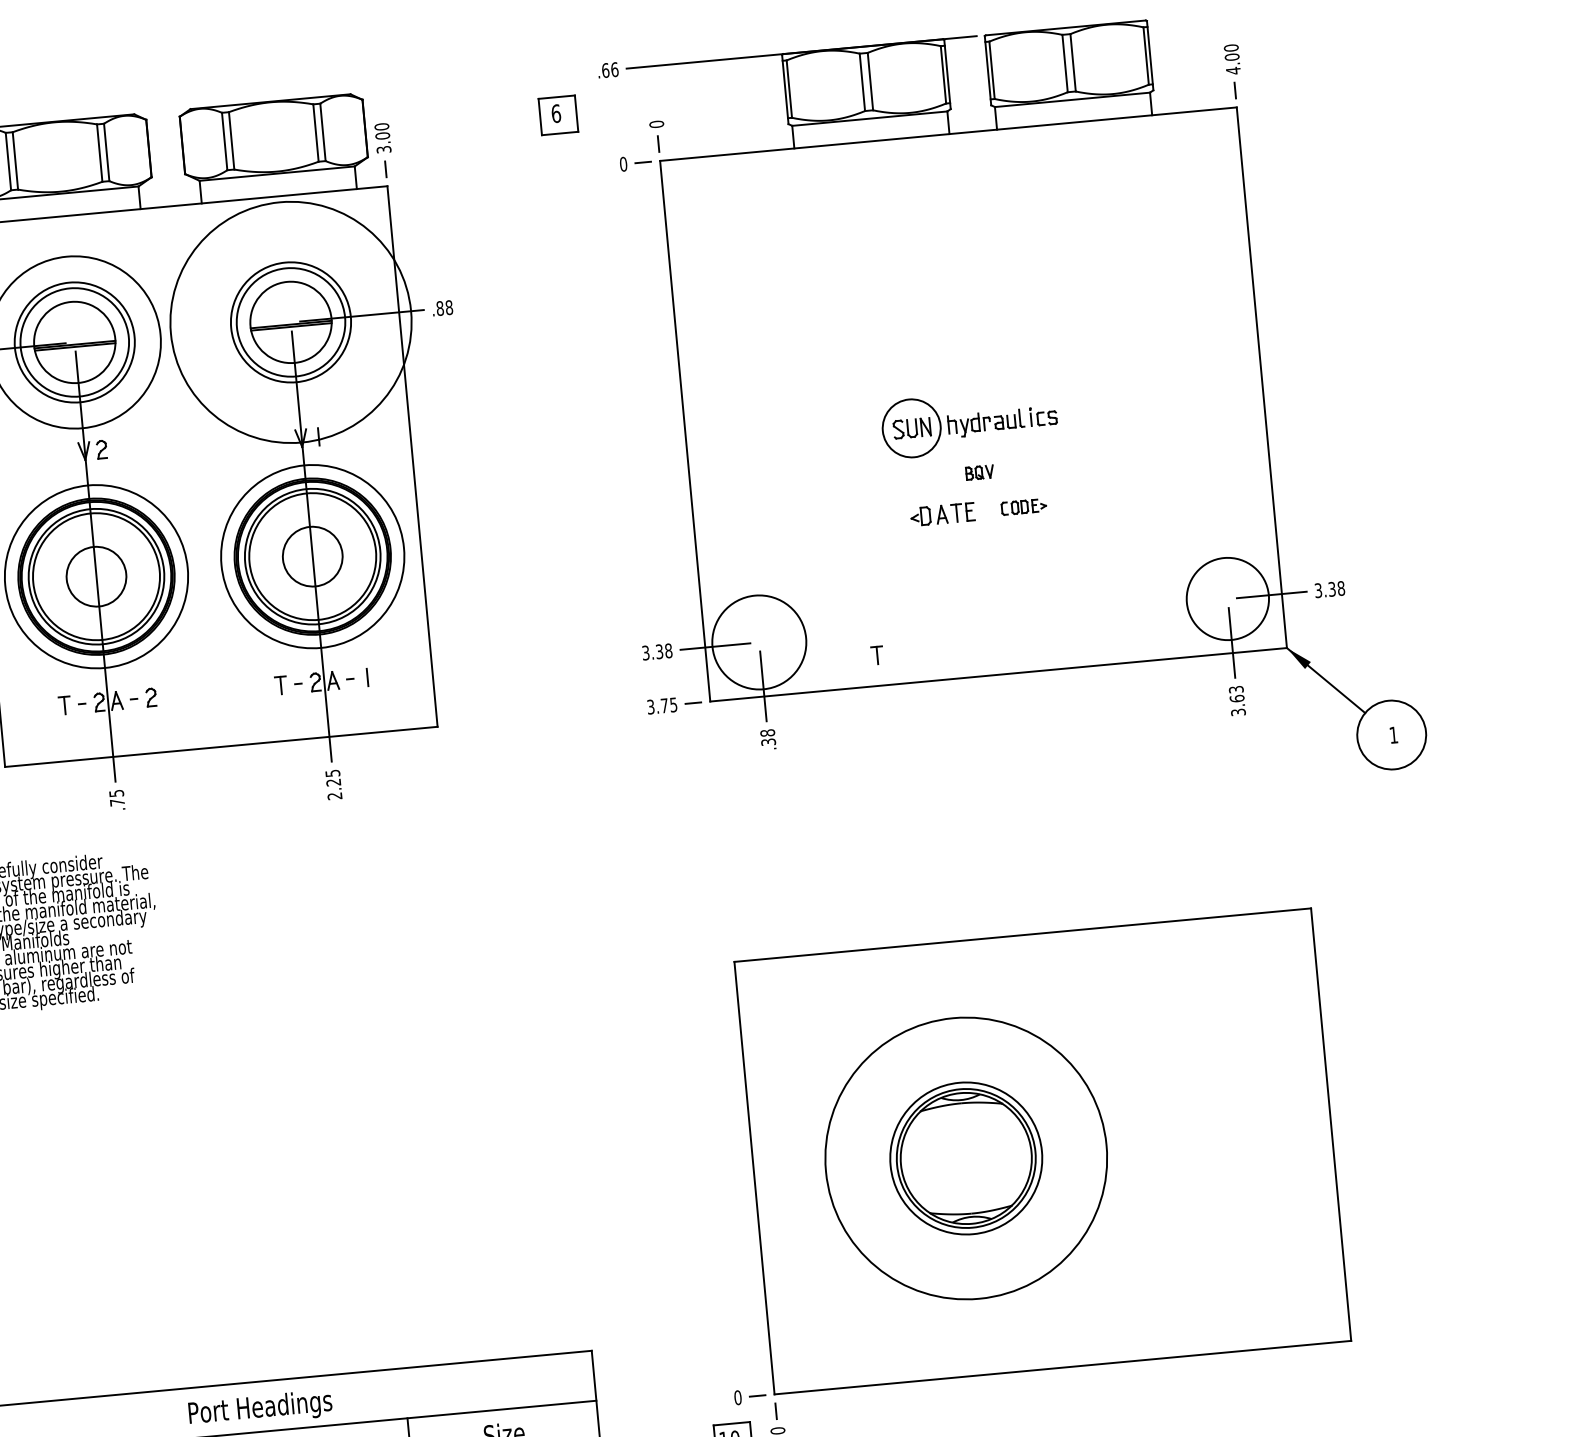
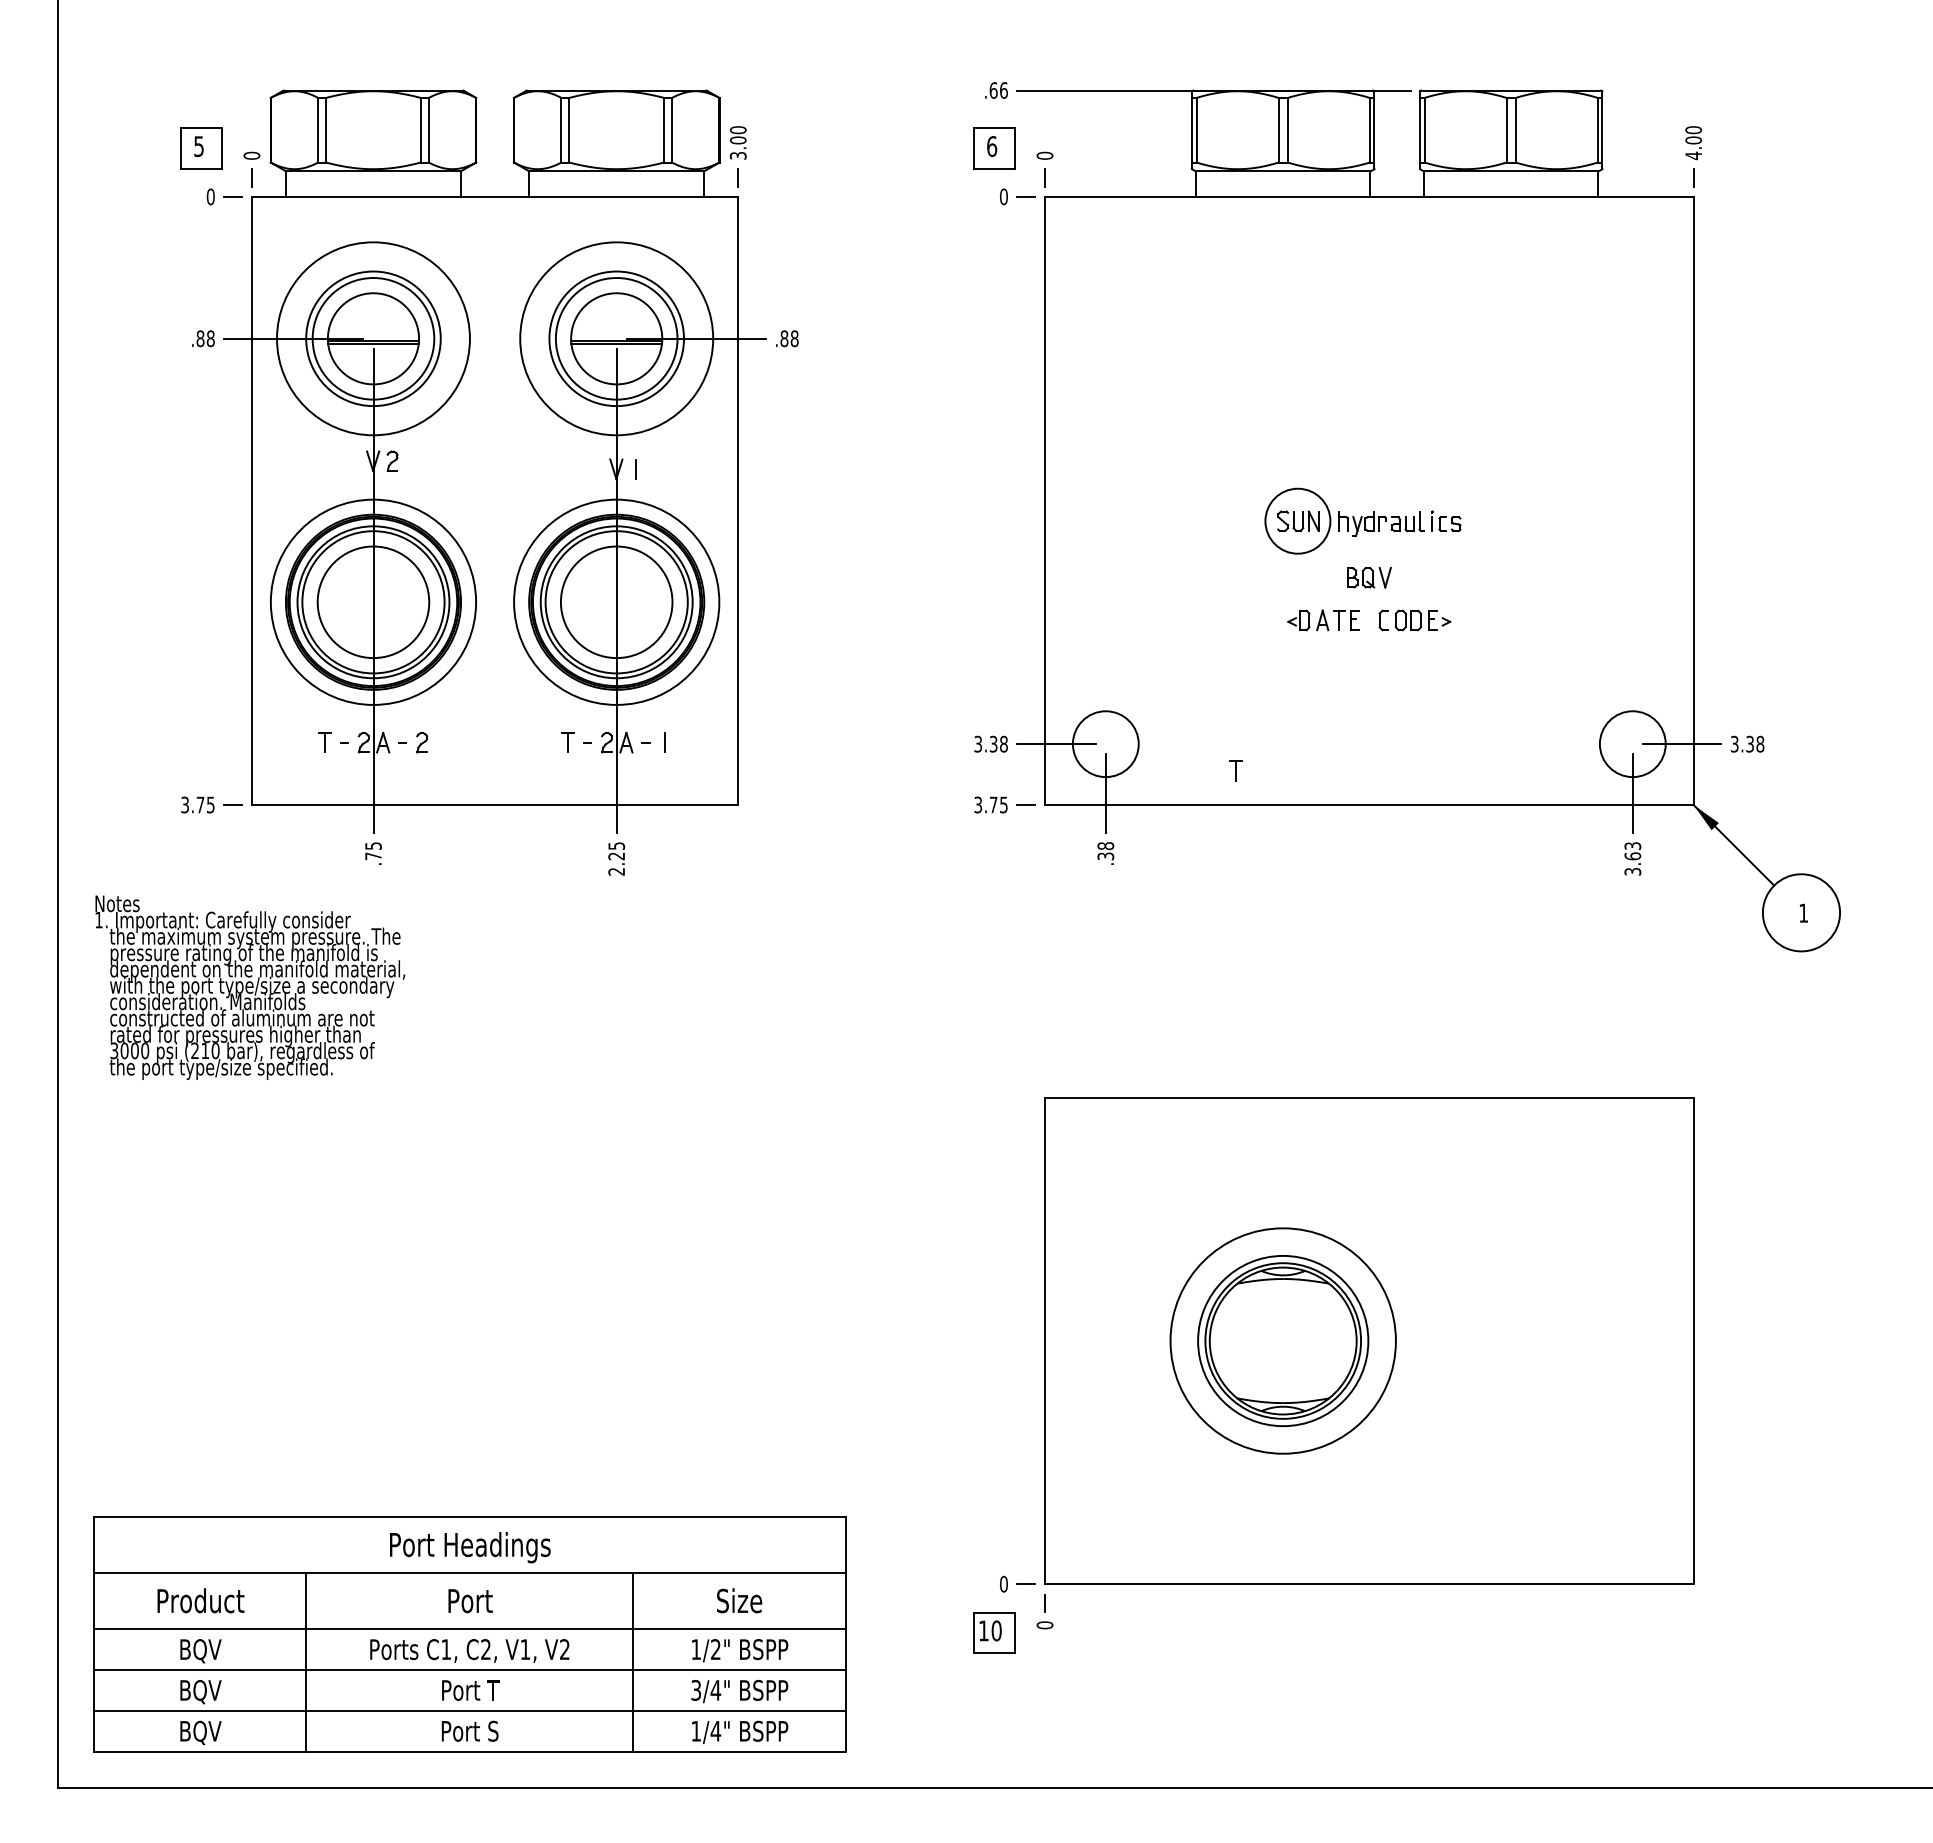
part: (558, 115) -> (994, 148), moved
circle: (290, 322) -> (616, 338), size x0.71
part: (980, 472) -> (1369, 577), size x1.43
part: (1023, 507) -> (1414, 620), size x1.43
circle: (312, 556) -> (616, 602), size x1.67
circle: (96, 576) -> (373, 602), size x1.67
circle: (1227, 599) -> (1632, 744), size x0.71
circle: (759, 642) -> (1105, 744), size x0.62
circle: (965, 1158) -> (1282, 1340), size x0.71

